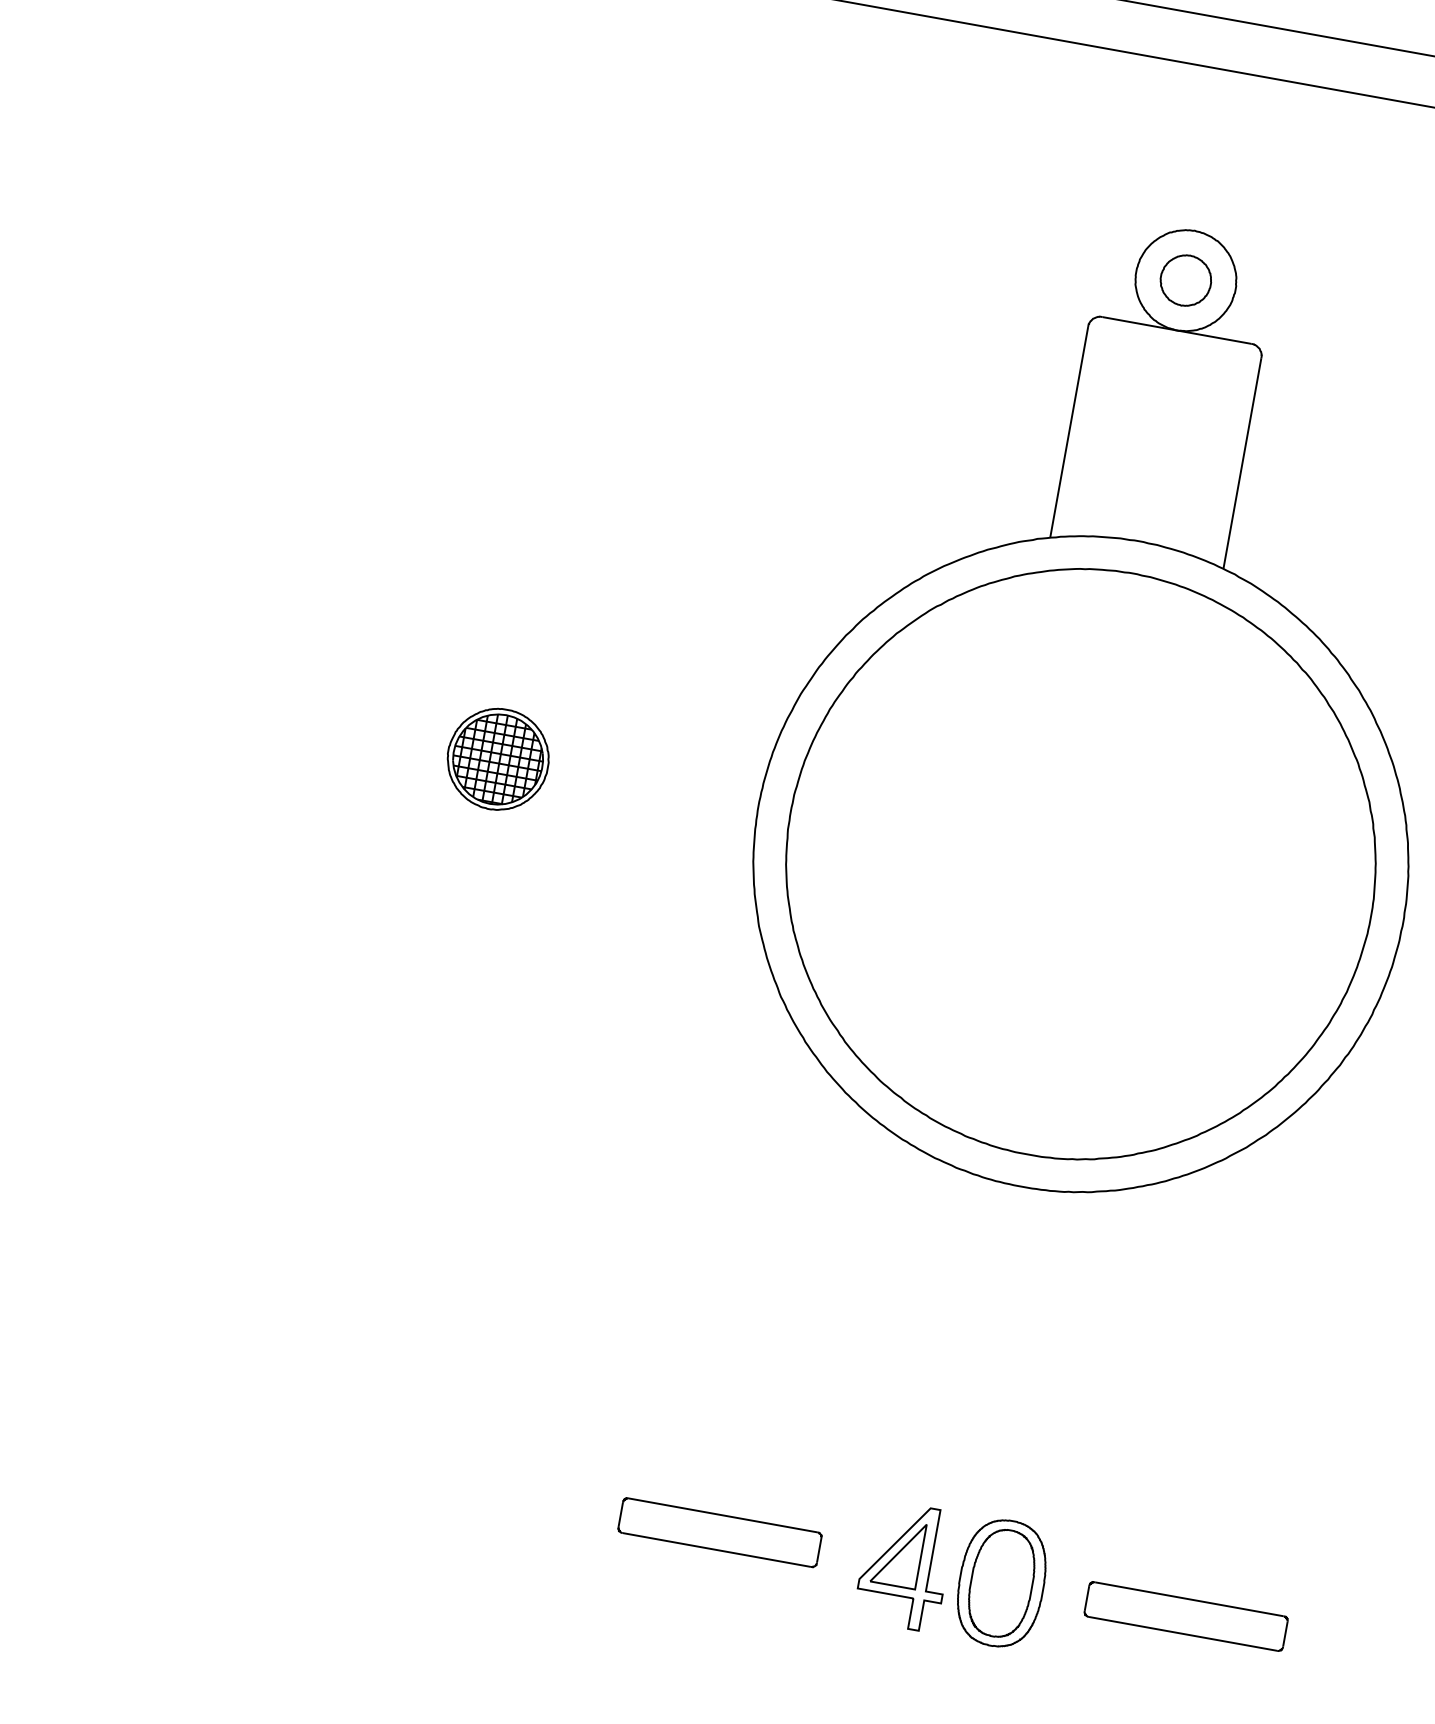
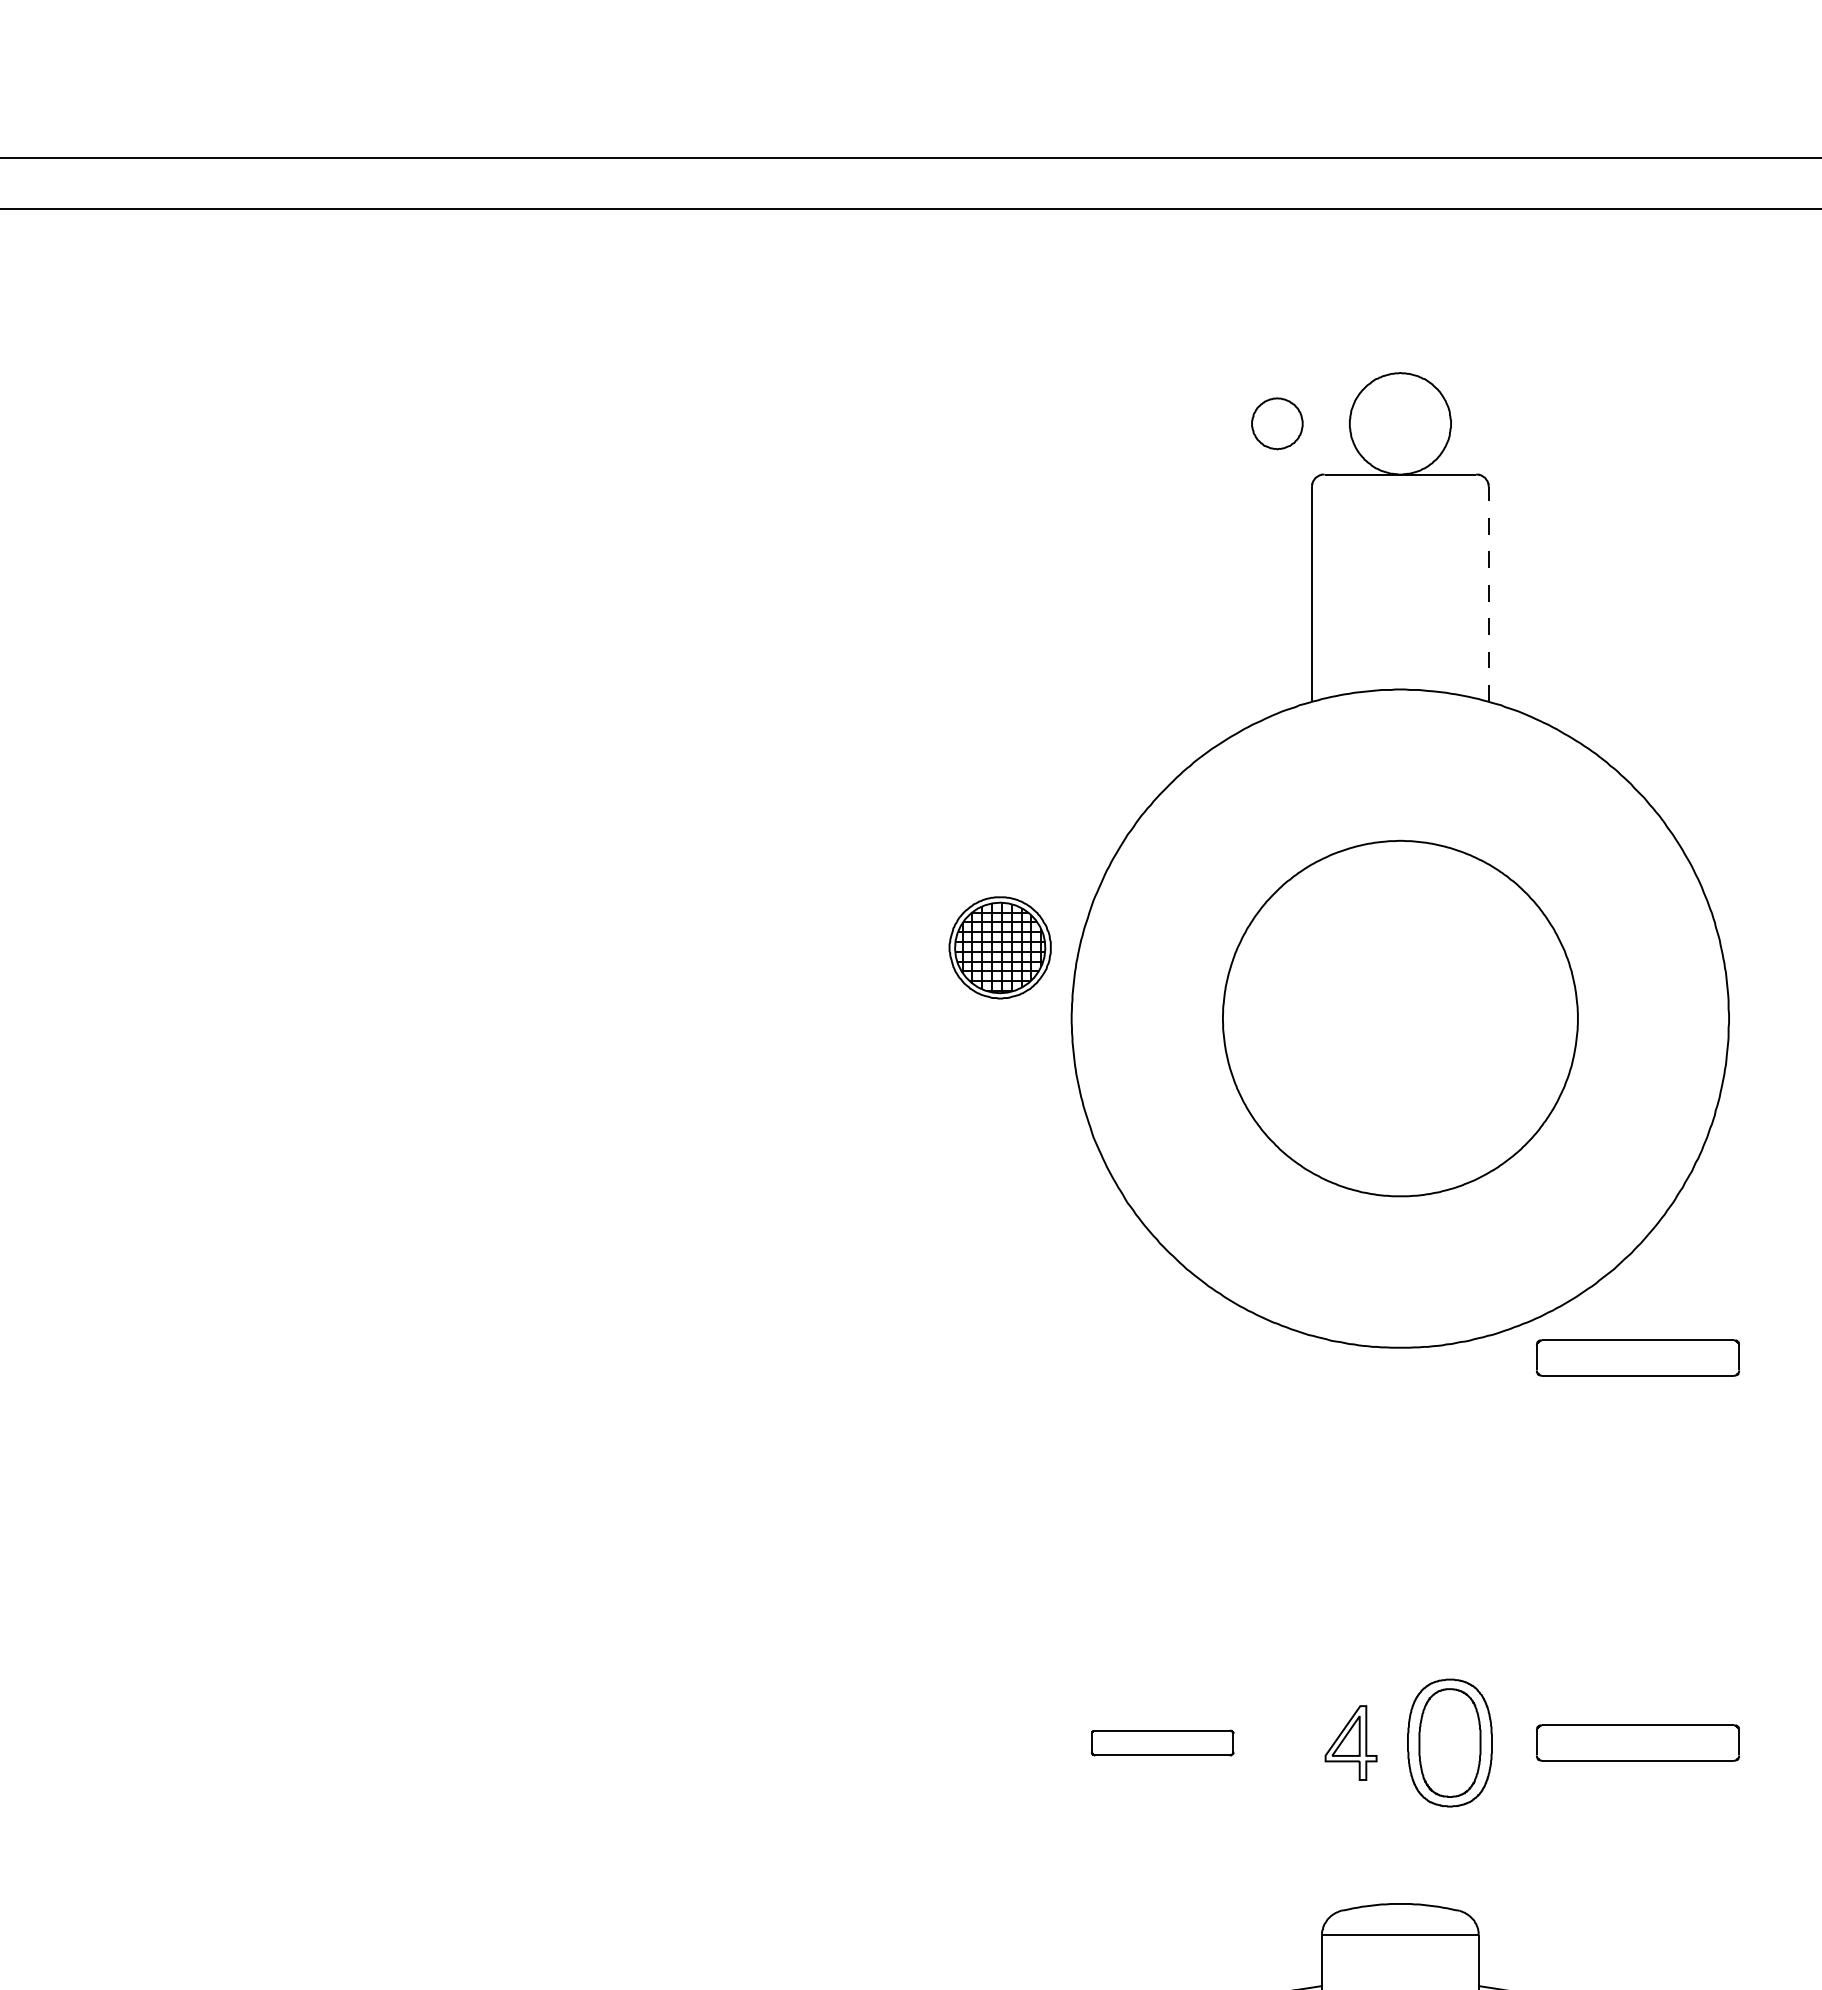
part: (1186, 280) -> (1277, 423), moved
line: (1242, 462) -> (1488, 593), solid -> dashed
part: (497, 758) -> (999, 947), moved
part: (1081, 863) -> (1400, 1018), size x0.6
part: (1253, 1238) -> (1637, 1357), added
part: (719, 1532) -> (1162, 1742), size x0.7
part: (904, 1565) -> (1350, 1742), size x0.6

